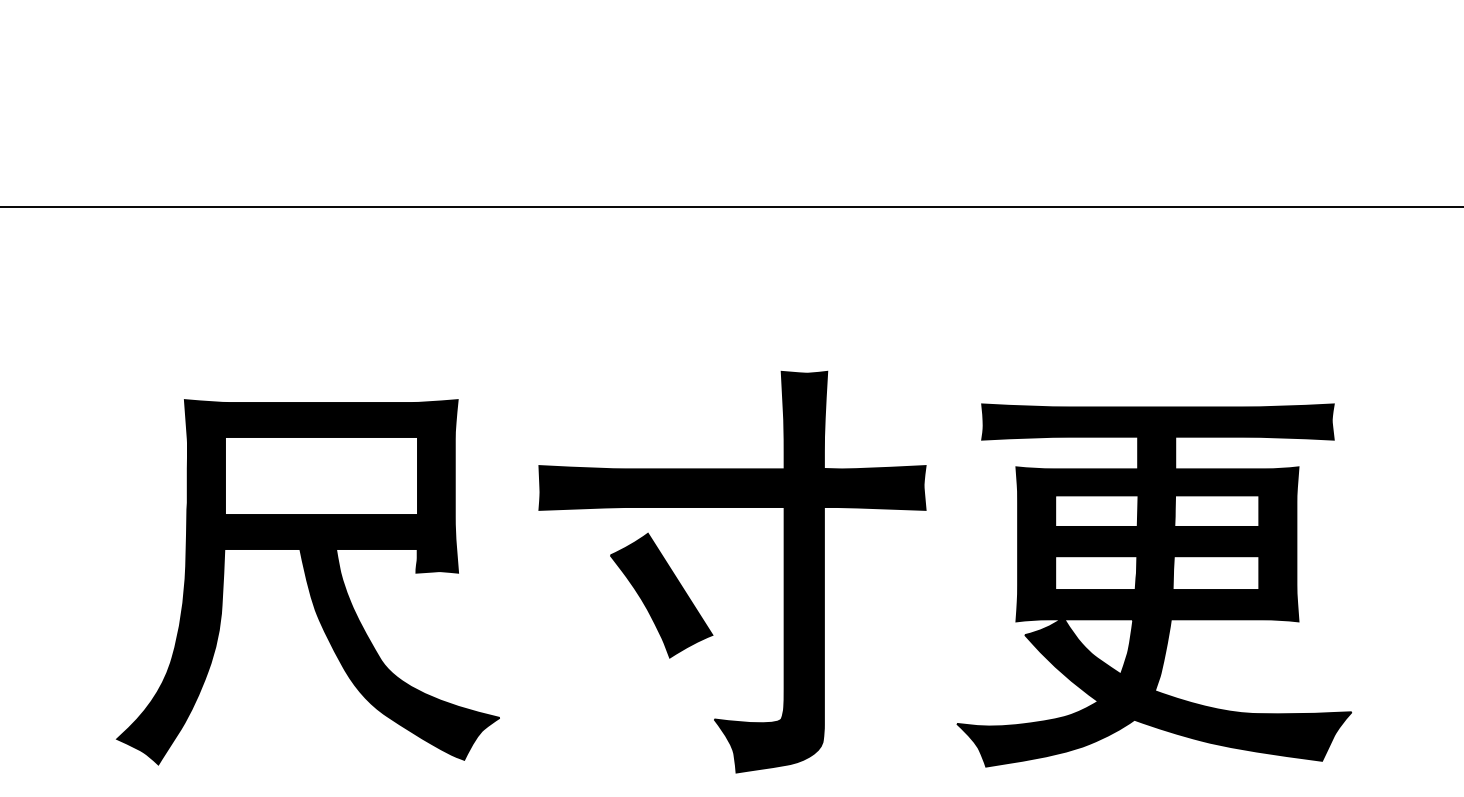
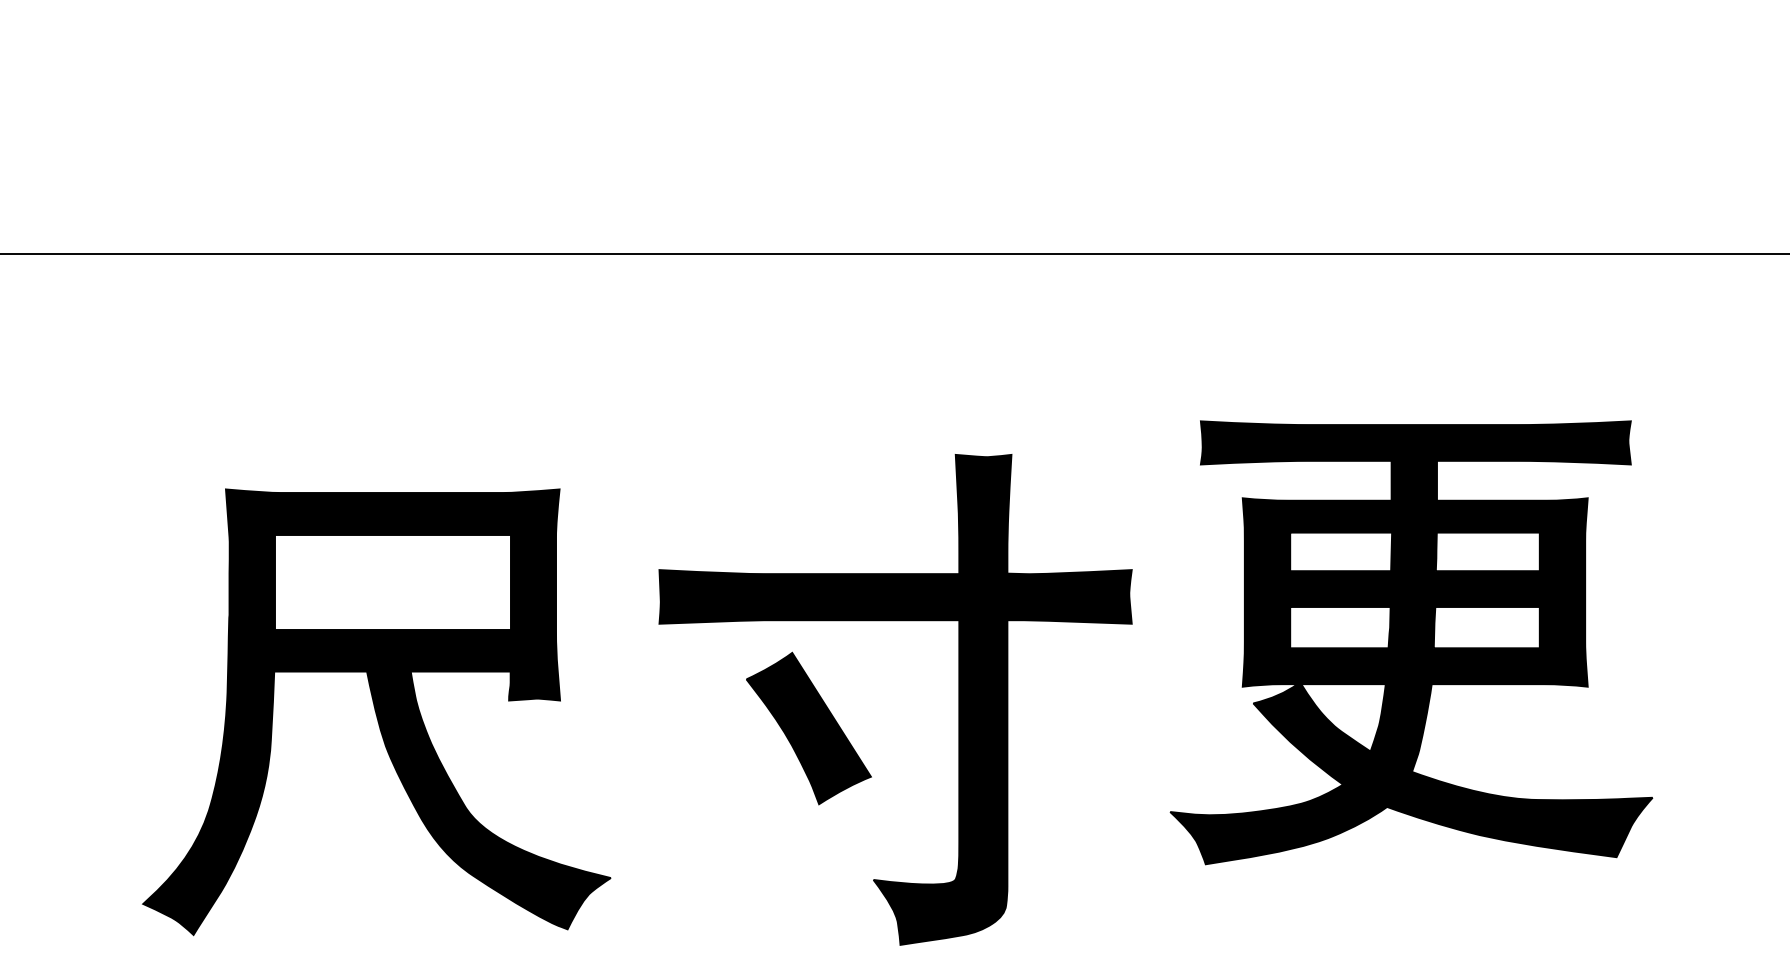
part: (1154, 585) -> (1411, 642), moved

